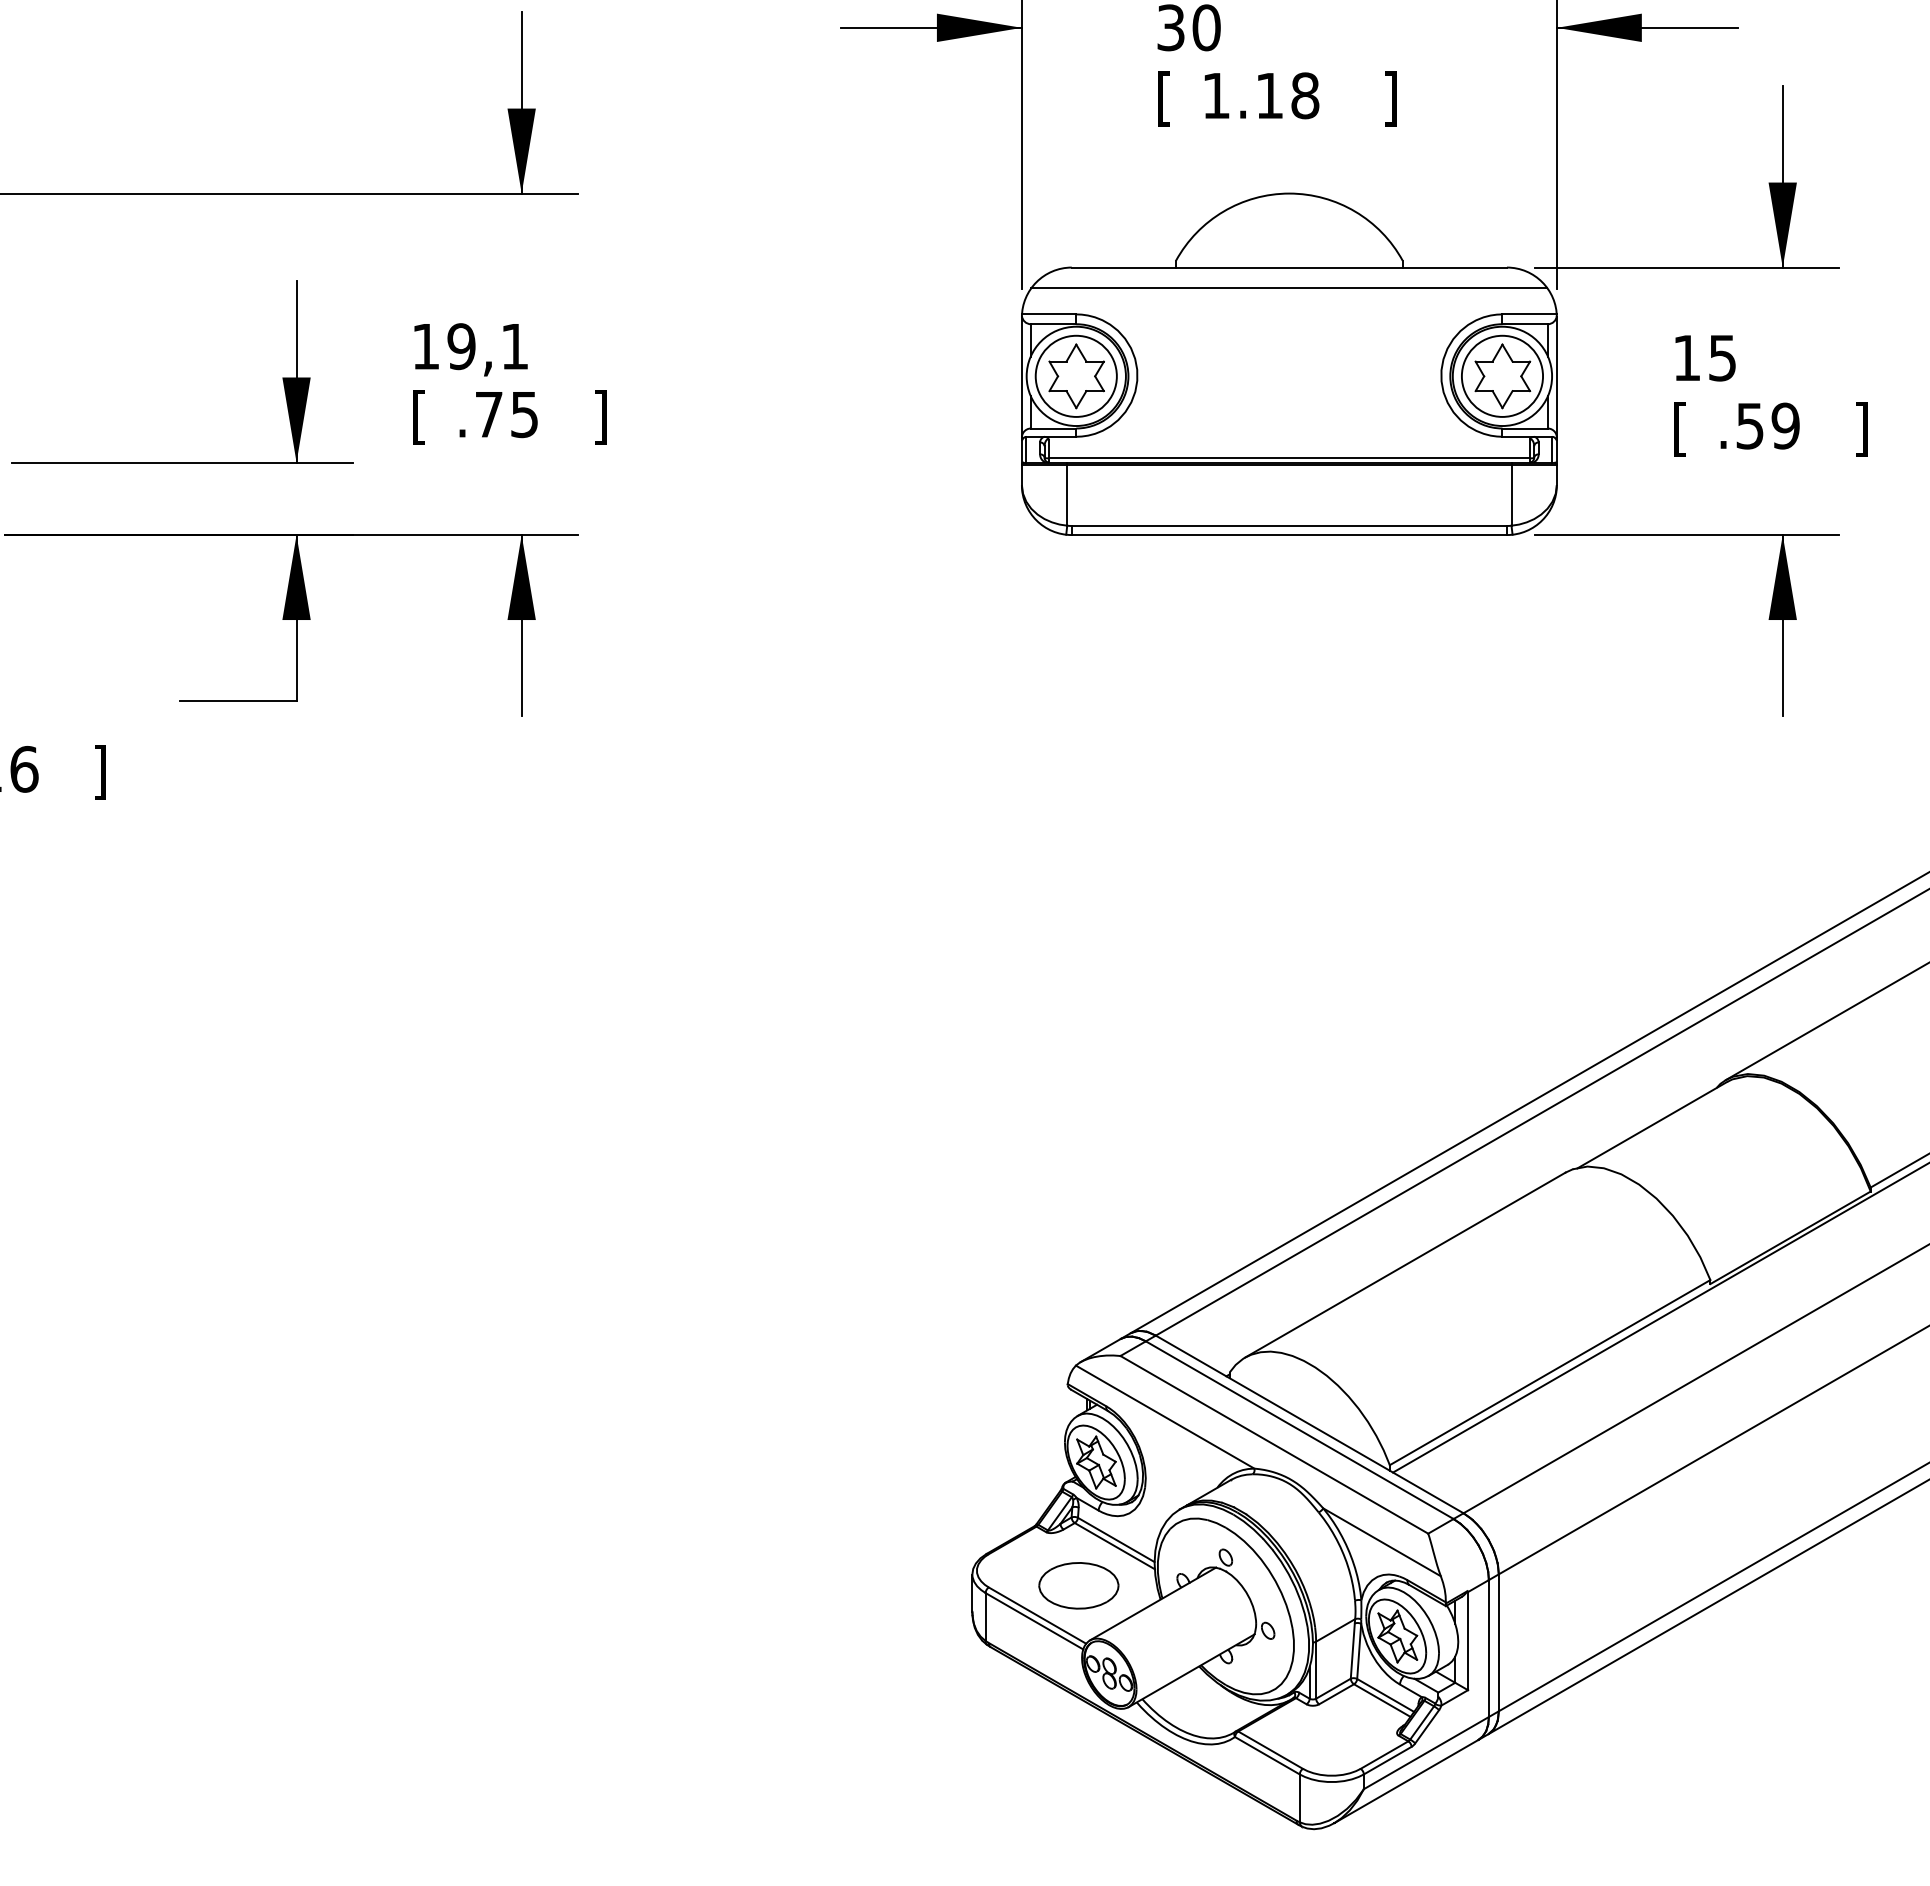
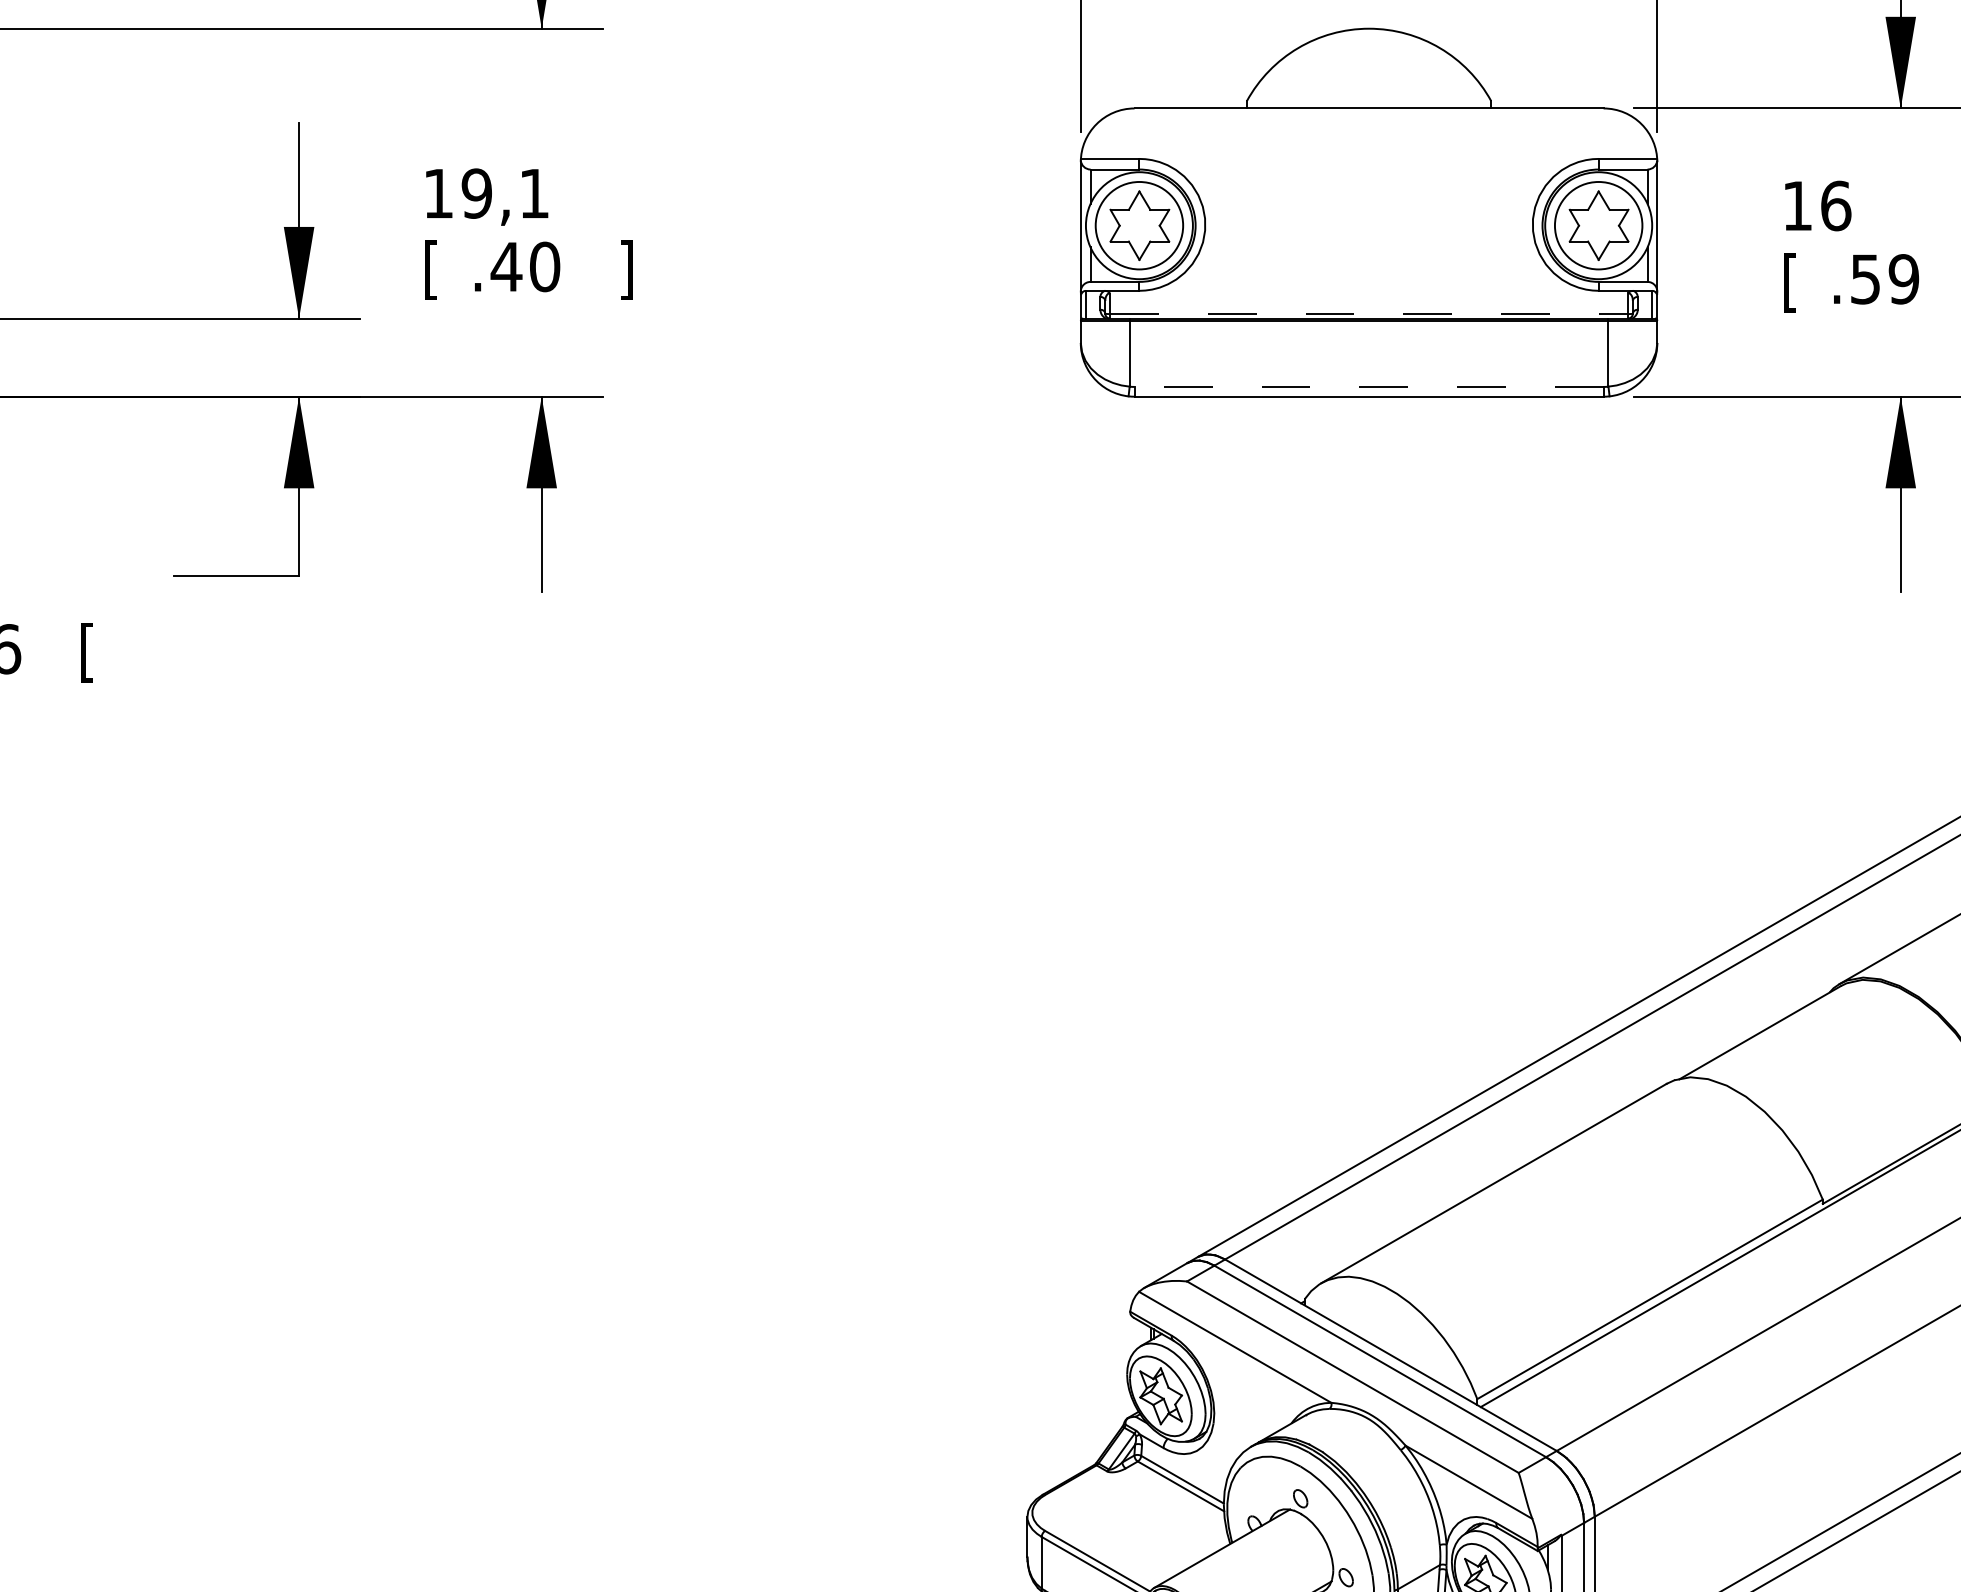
line: (1289, 288) -> (1369, 131), removed
text: (1723, 357) -> (1836, 205), 15 -> 16
text: (506, 414) -> (525, 266), .75 -> .40
line: (1289, 458) -> (1369, 314), solid -> dashed
line: (1289, 525) -> (1369, 386), solid -> dashed
text: (99, 772) -> (86, 652), ] -> [
part: (1078, 1585) -> (1141, 1528), removed

